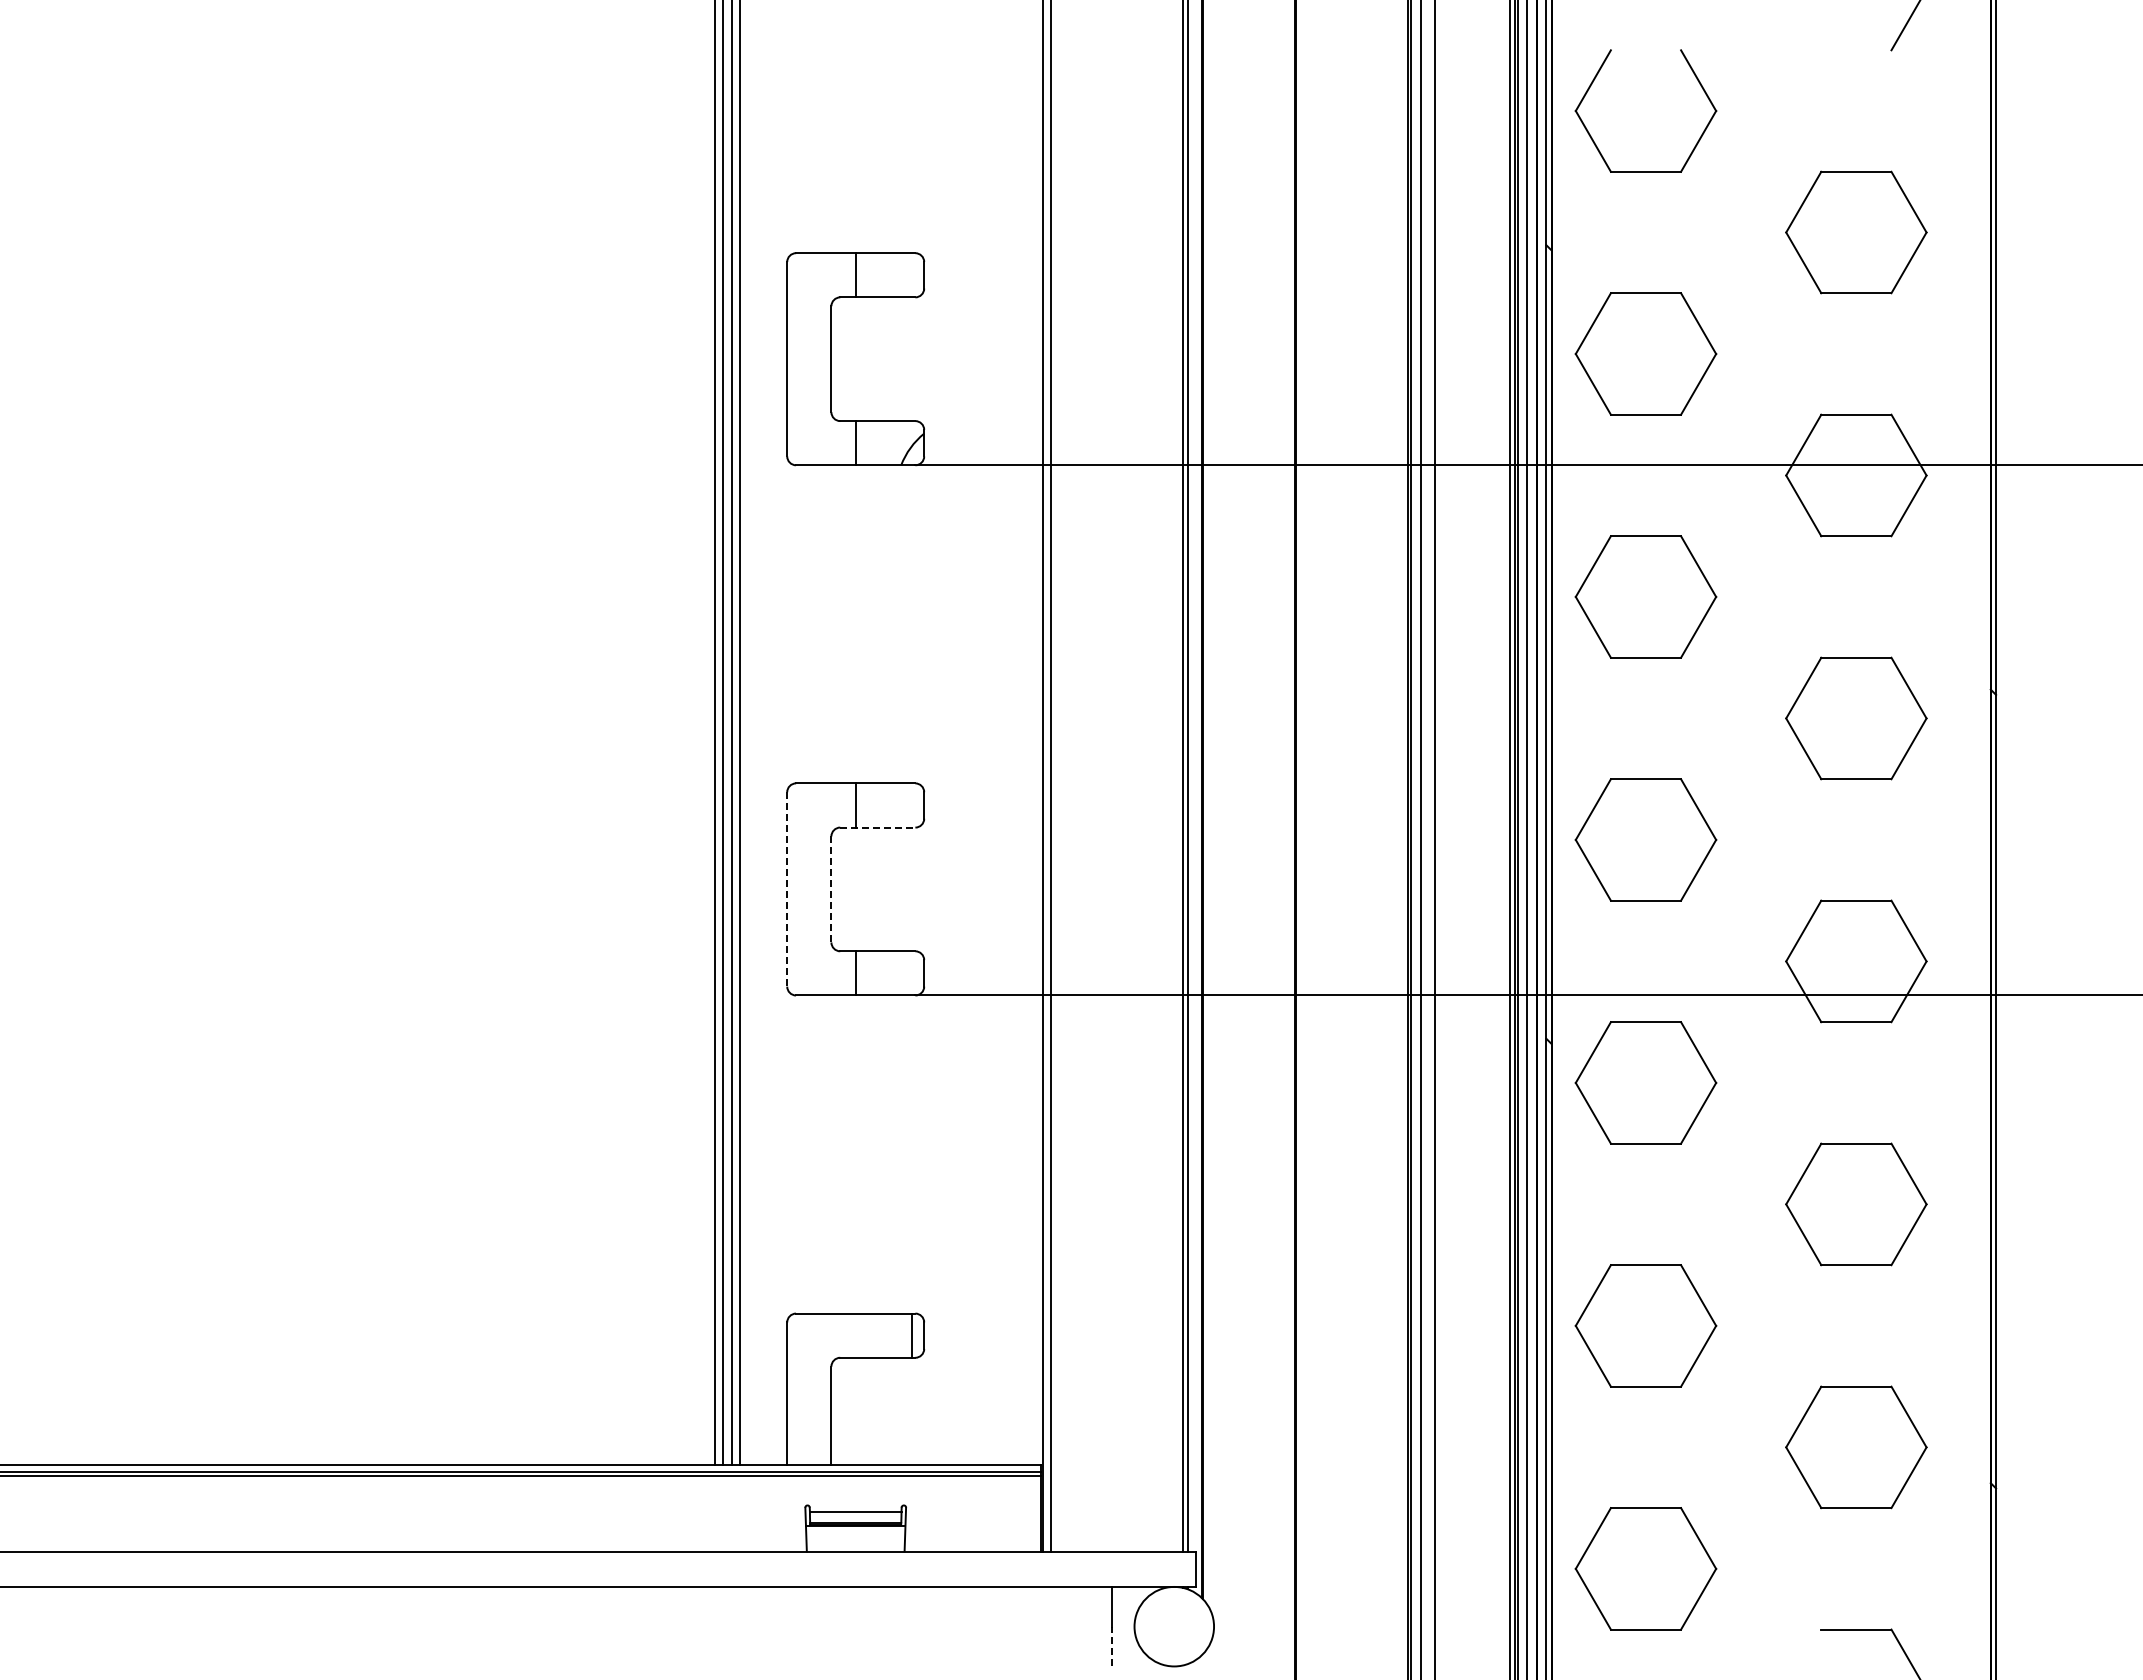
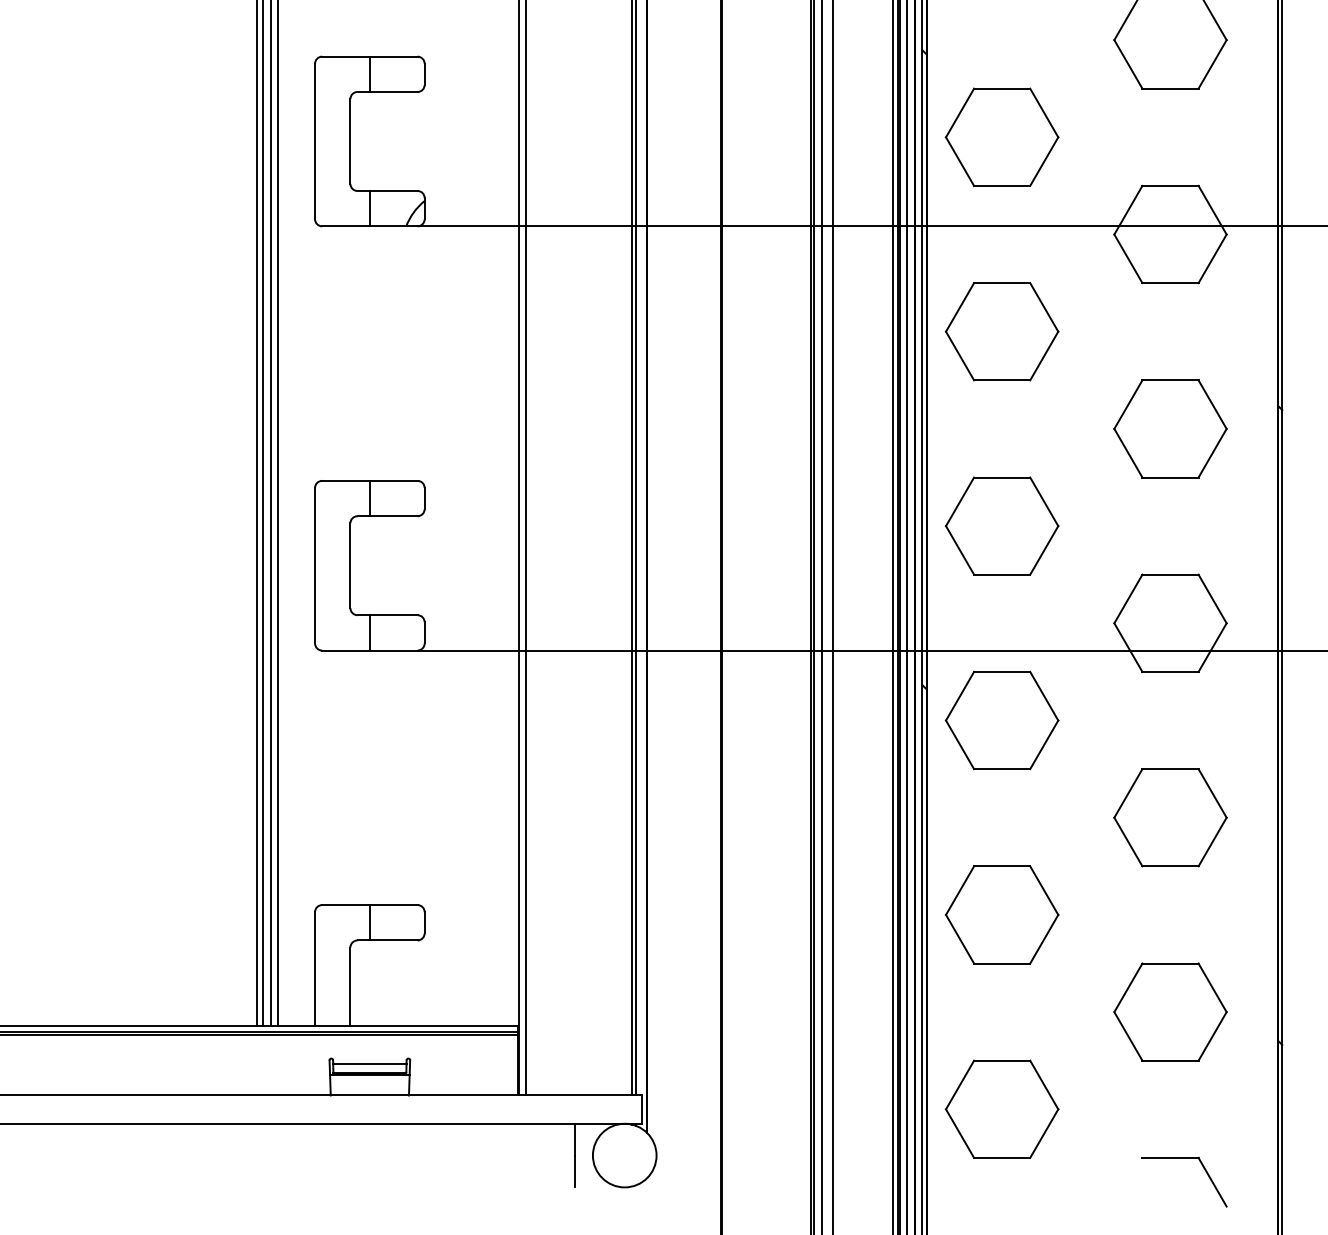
line: (877, 827) -> (387, 516), dashed -> solid
line: (831, 888) -> (350, 564), dashed -> solid
line: (787, 889) -> (315, 565), dashed -> solid
line: (912, 1335) -> (370, 922), moved
line: (1112, 1646) -> (575, 1171), dashed -> solid

